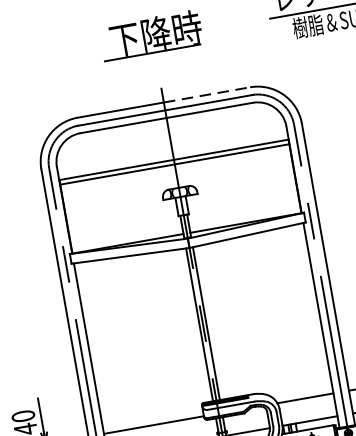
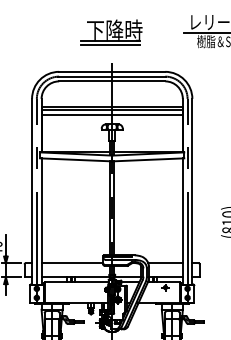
line: (153, 58) -> (110, 44), added
line: (206, 94) -> (138, 71), dashed -> solid
line: (175, 173) -> (111, 115), added

